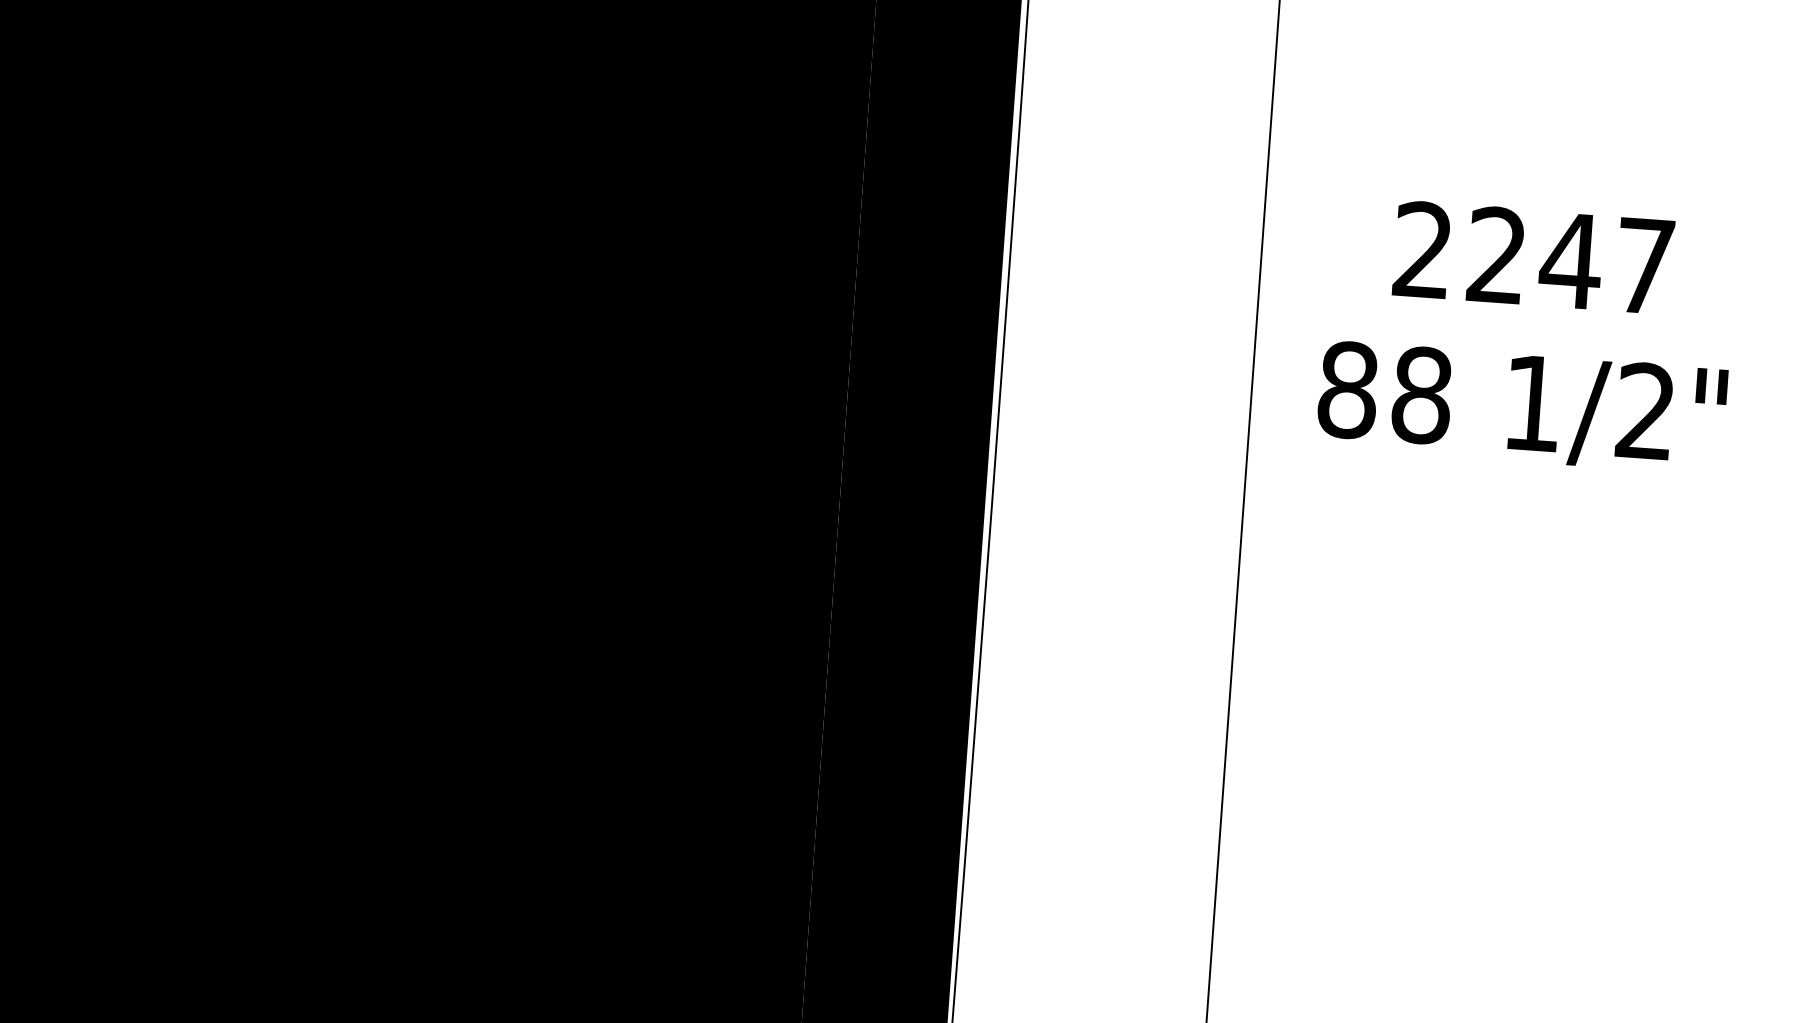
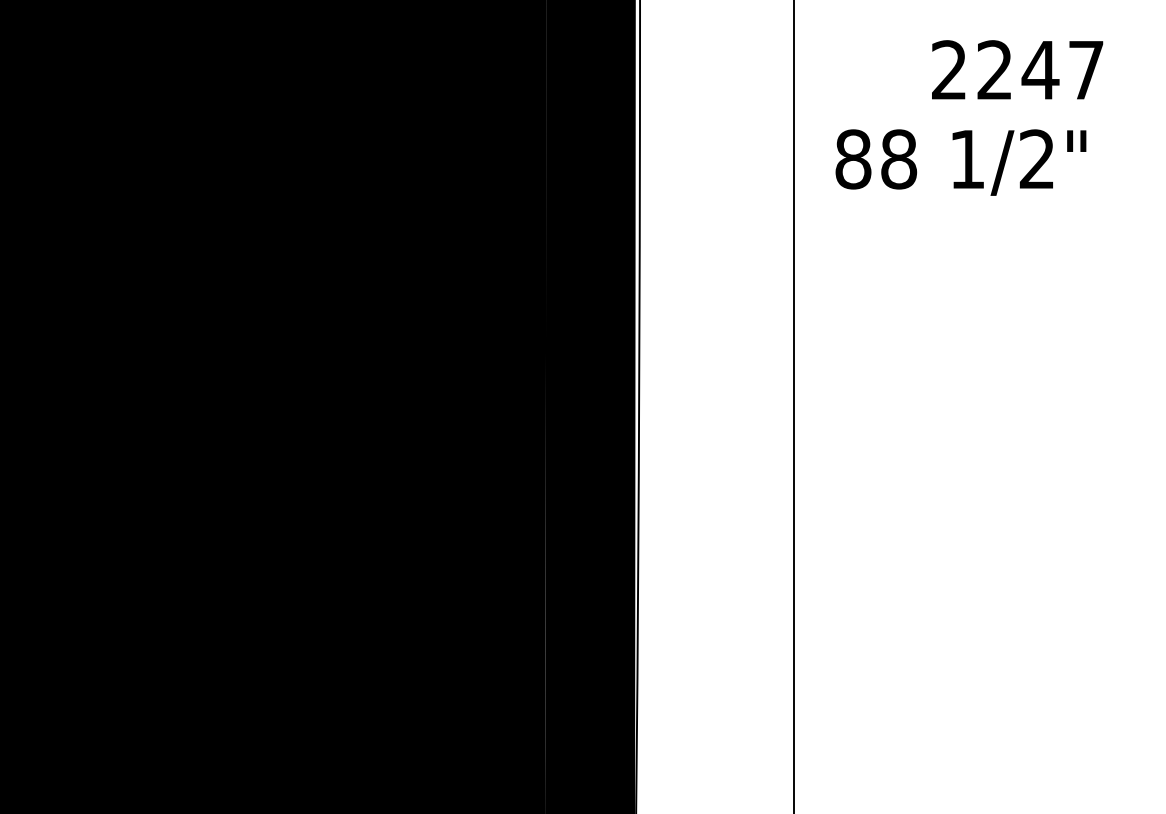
text: (1533, 257) -> (1017, 69), moved

